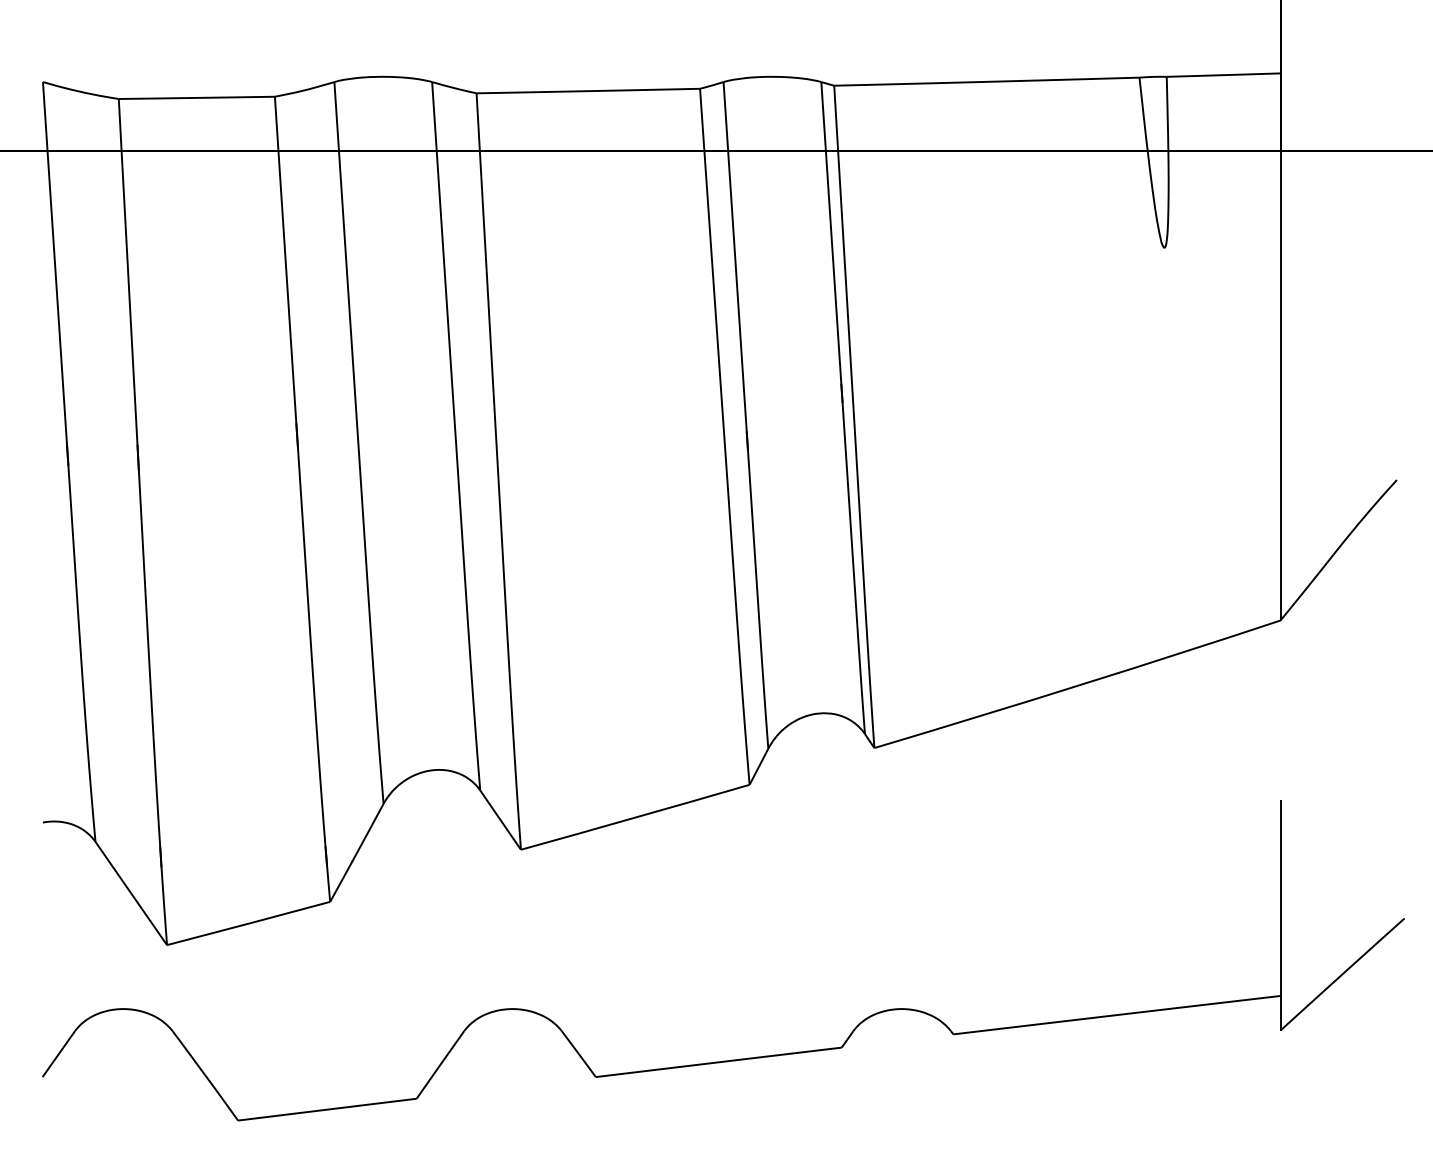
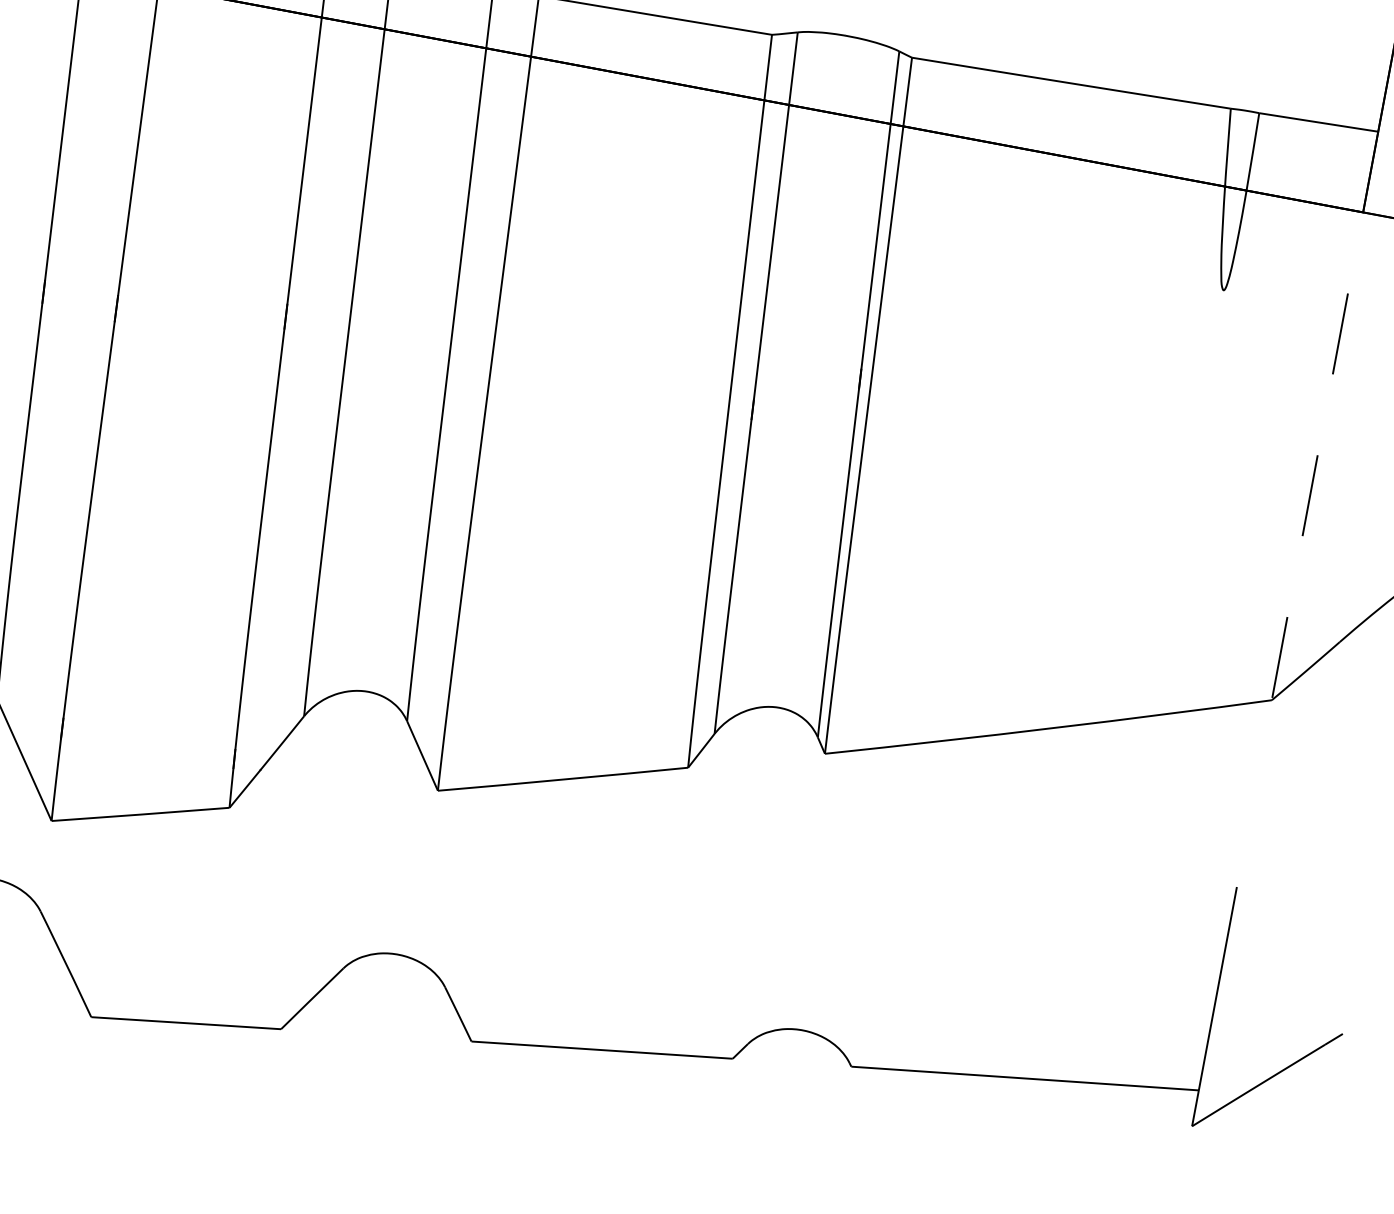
line: (1280, 346) -> (1325, 415), solid -> dashed

